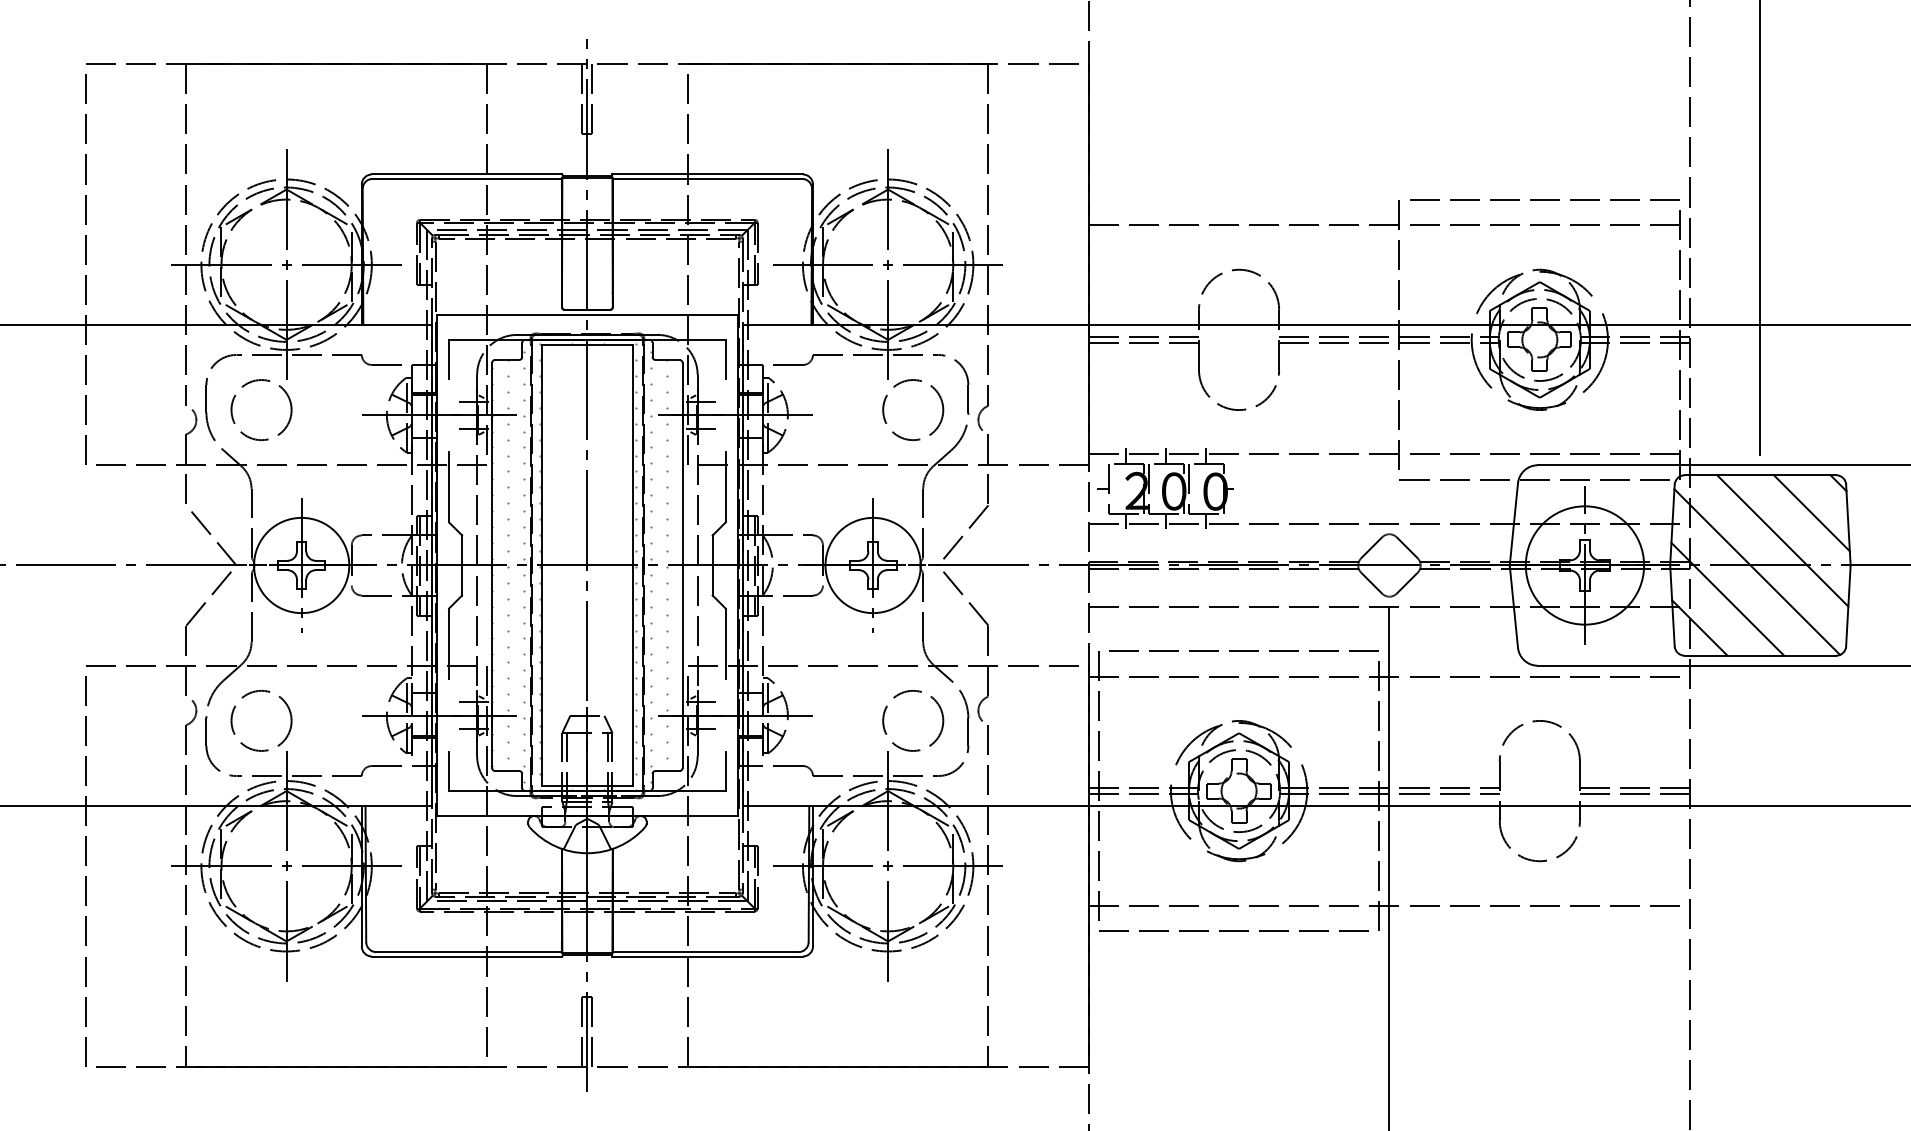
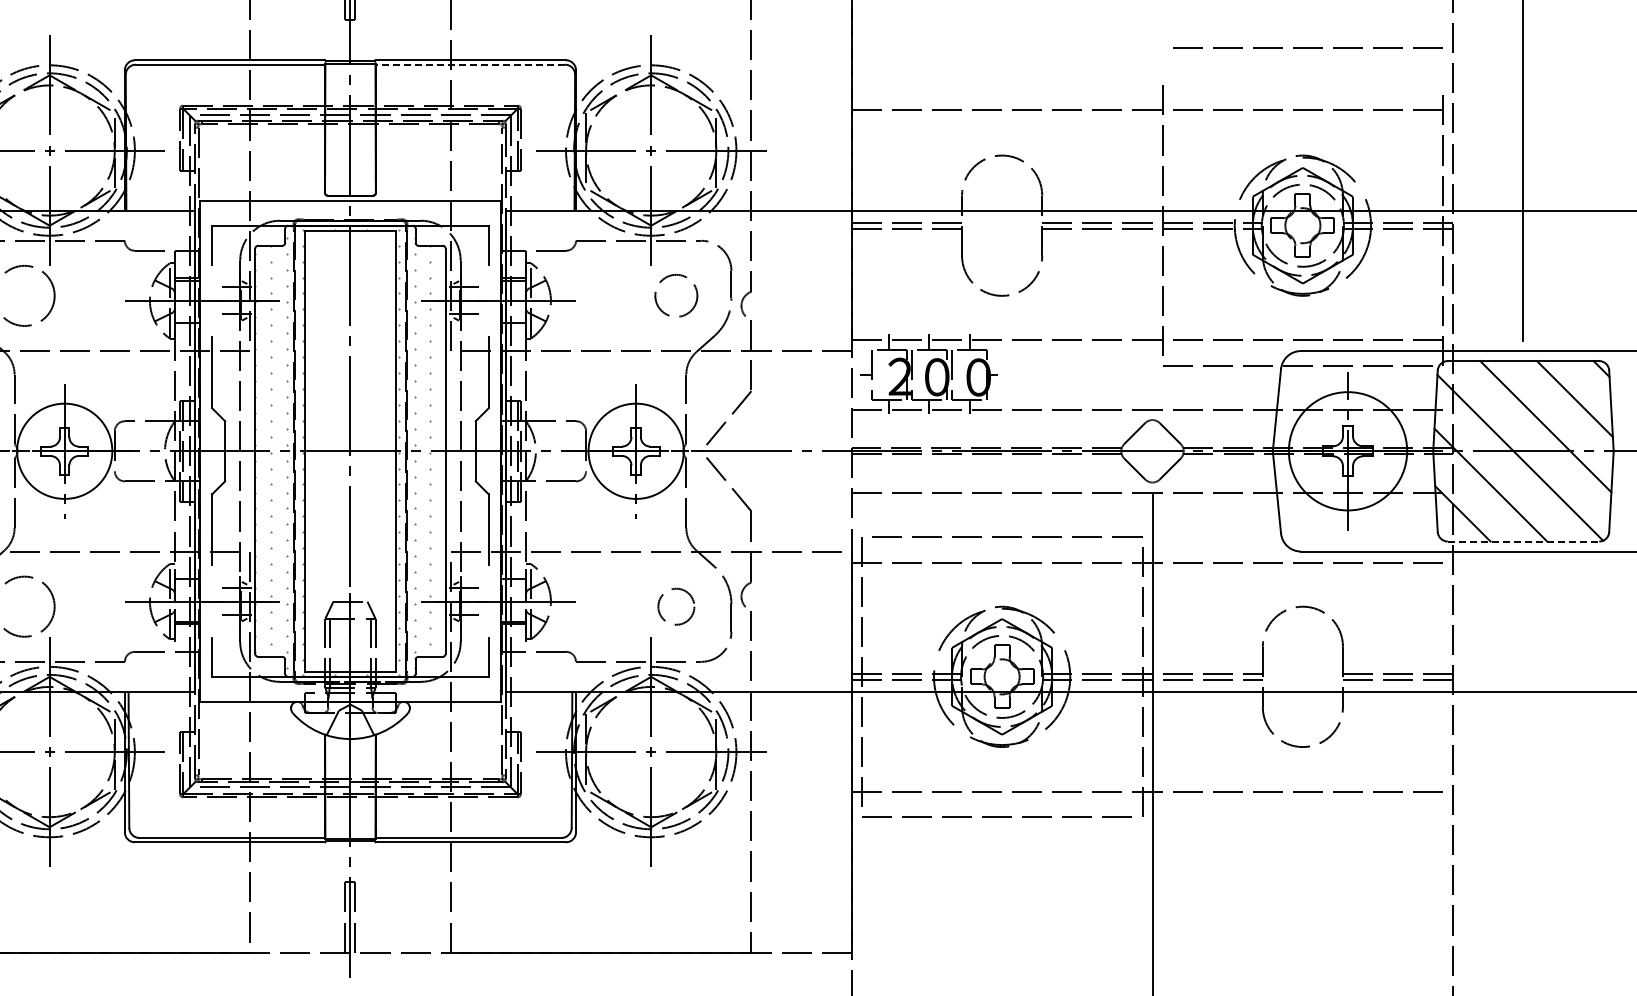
line: (707, 178) -> (470, 64), solid -> dashed
line: (1544, 199) -> (1307, 48), moved
circle: (913, 409) -> (676, 295), size x0.7
line: (1760, 655) -> (1523, 541), solid -> dashed
circle: (913, 720) -> (676, 606), size x0.6

